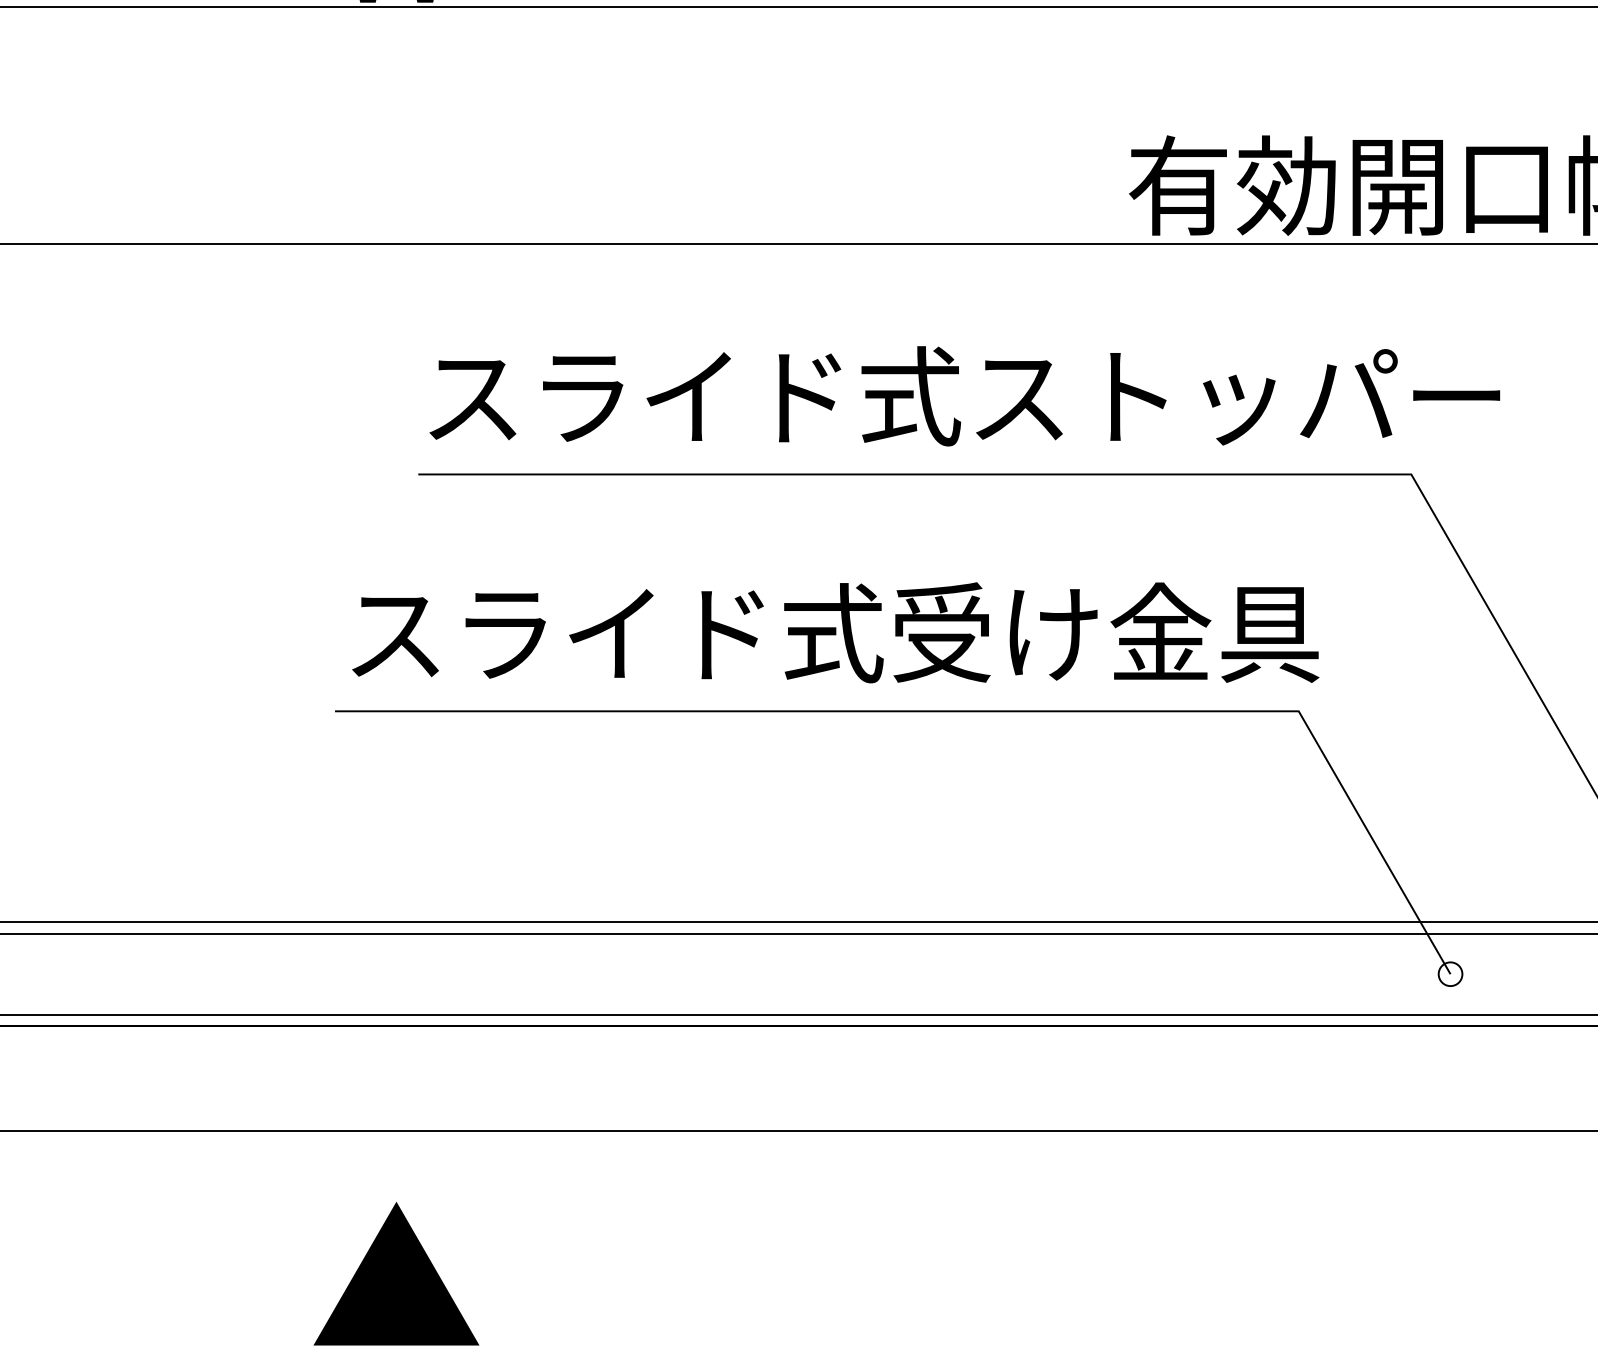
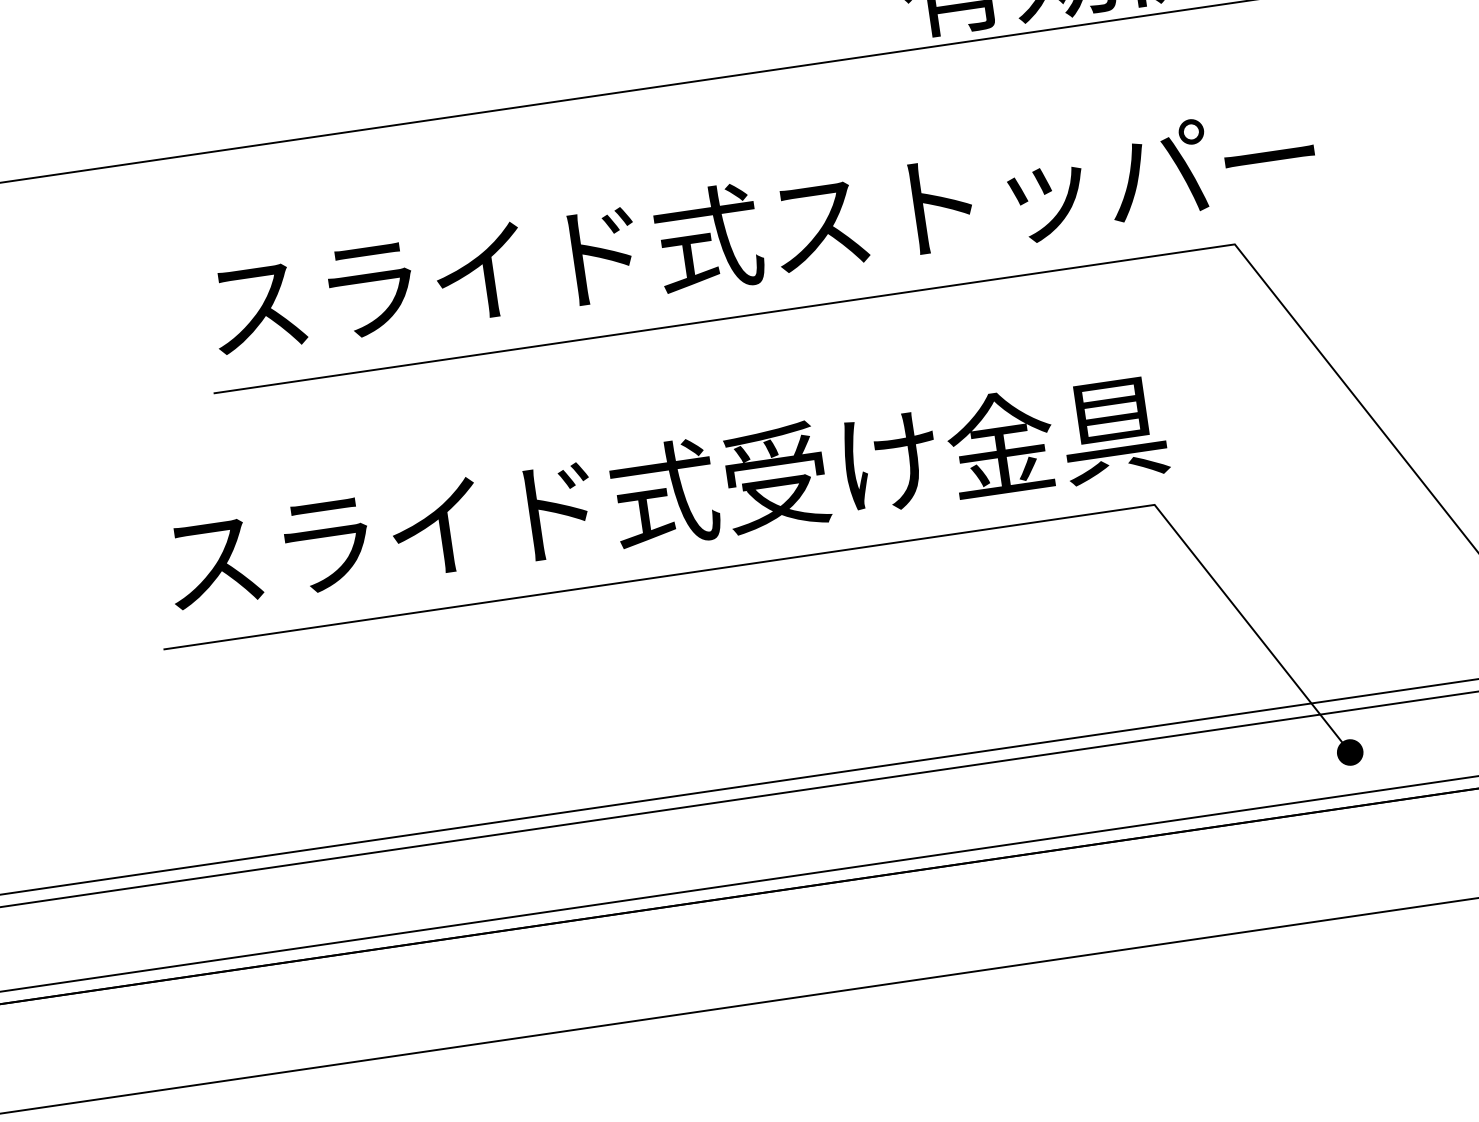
fill: (1450, 974) -> (1350, 752), added

